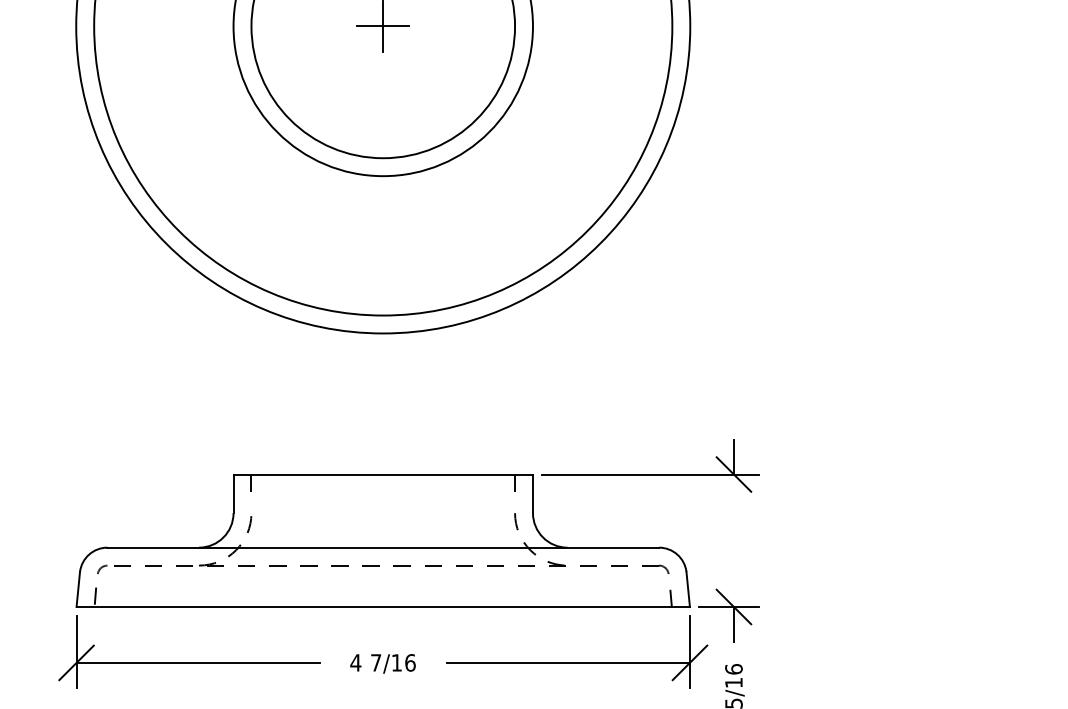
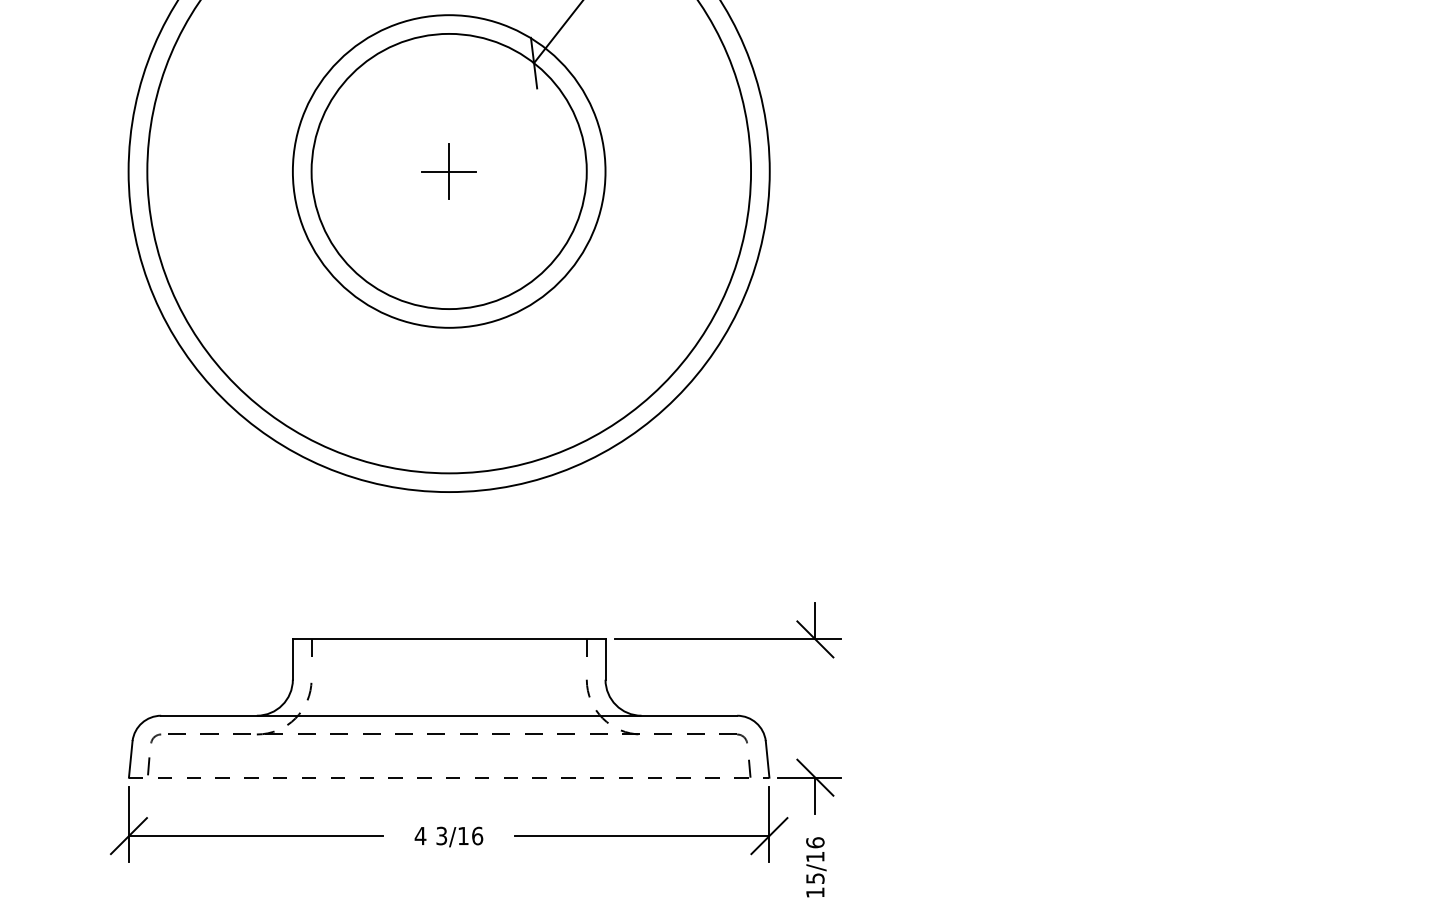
line: (383, 606) -> (449, 777), solid -> dashed
text: (375, 662) -> (441, 835), 7/16 -> 3/16

